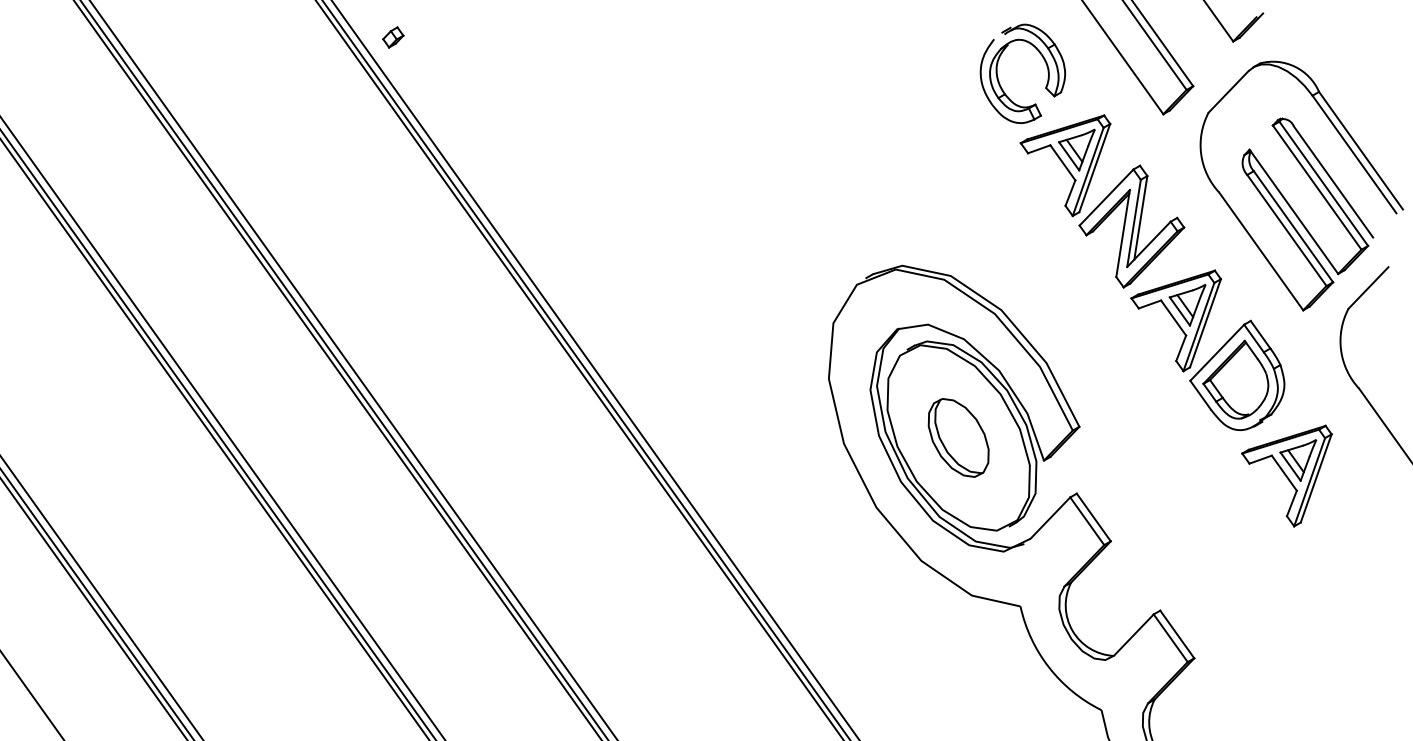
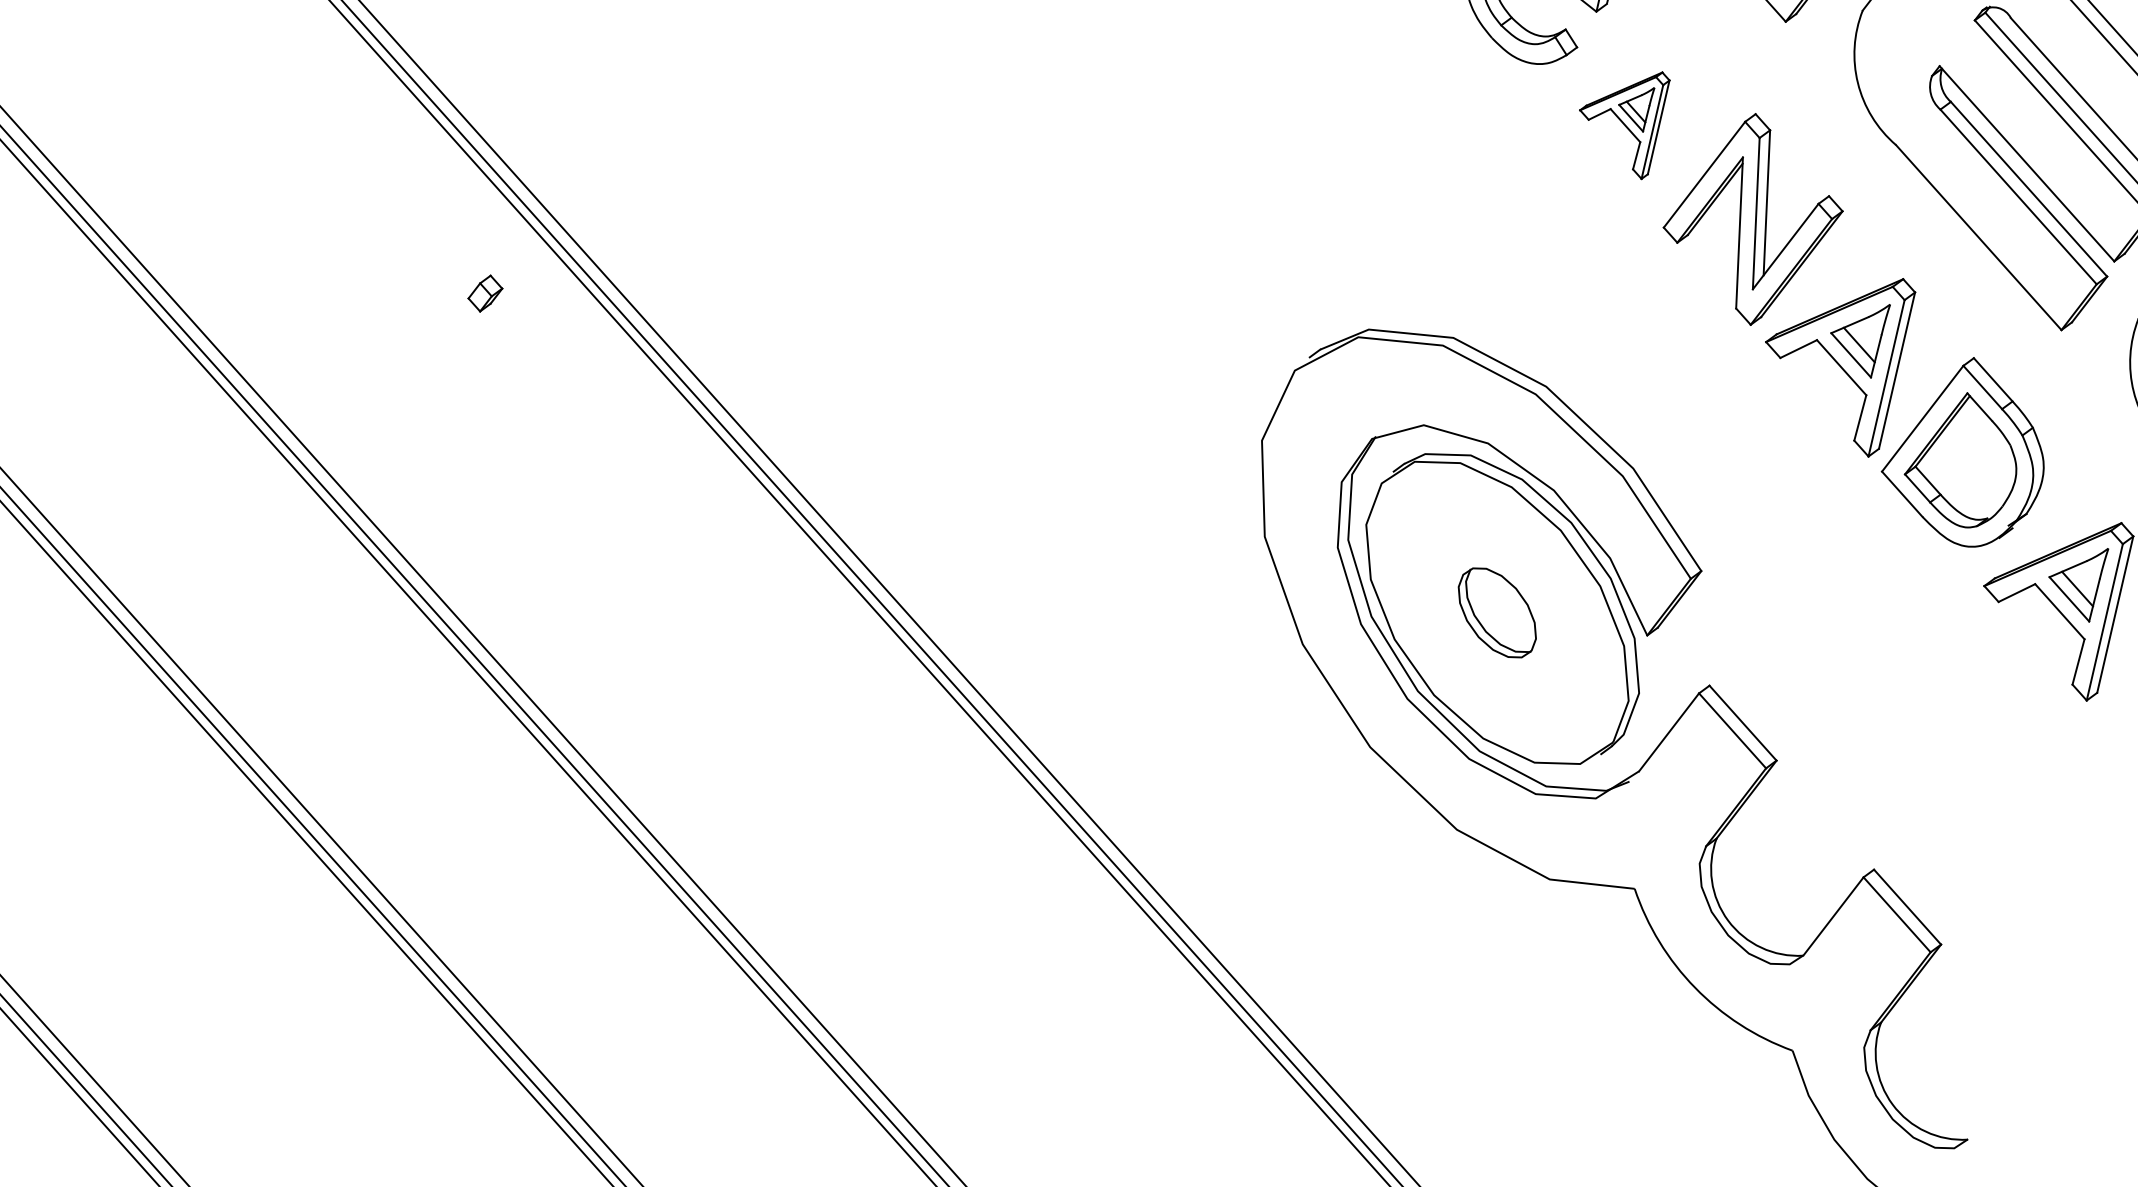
part: (393, 37) -> (485, 293), moved
part: (1065, 165) -> (1628, 127), size x0.6
part: (958, 437) -> (1497, 612), size x0.7

